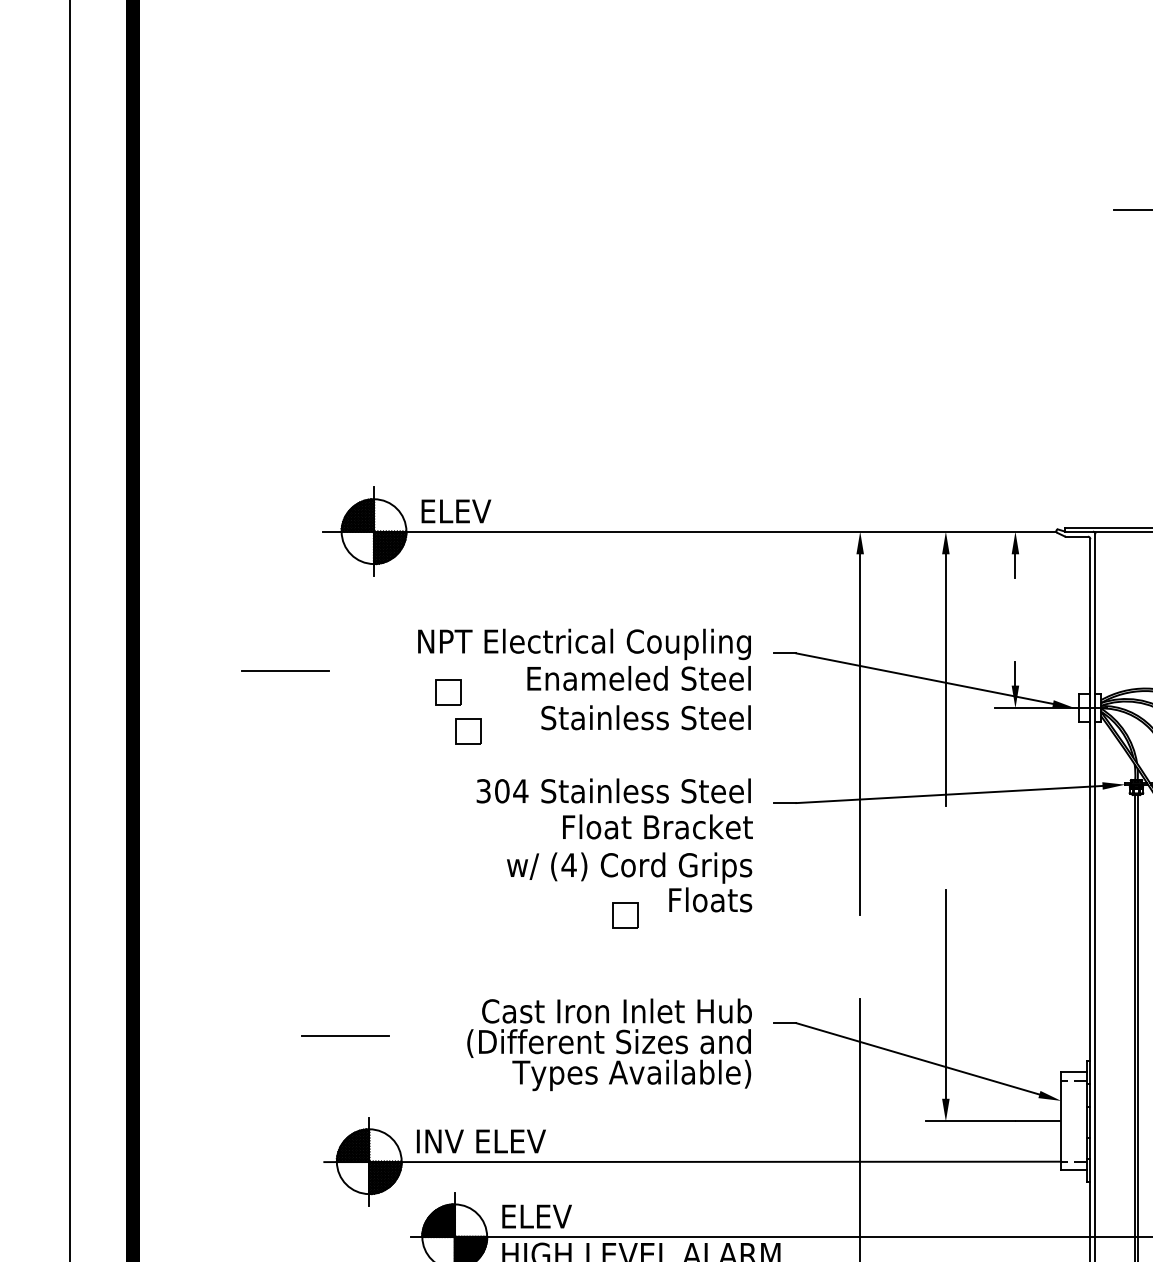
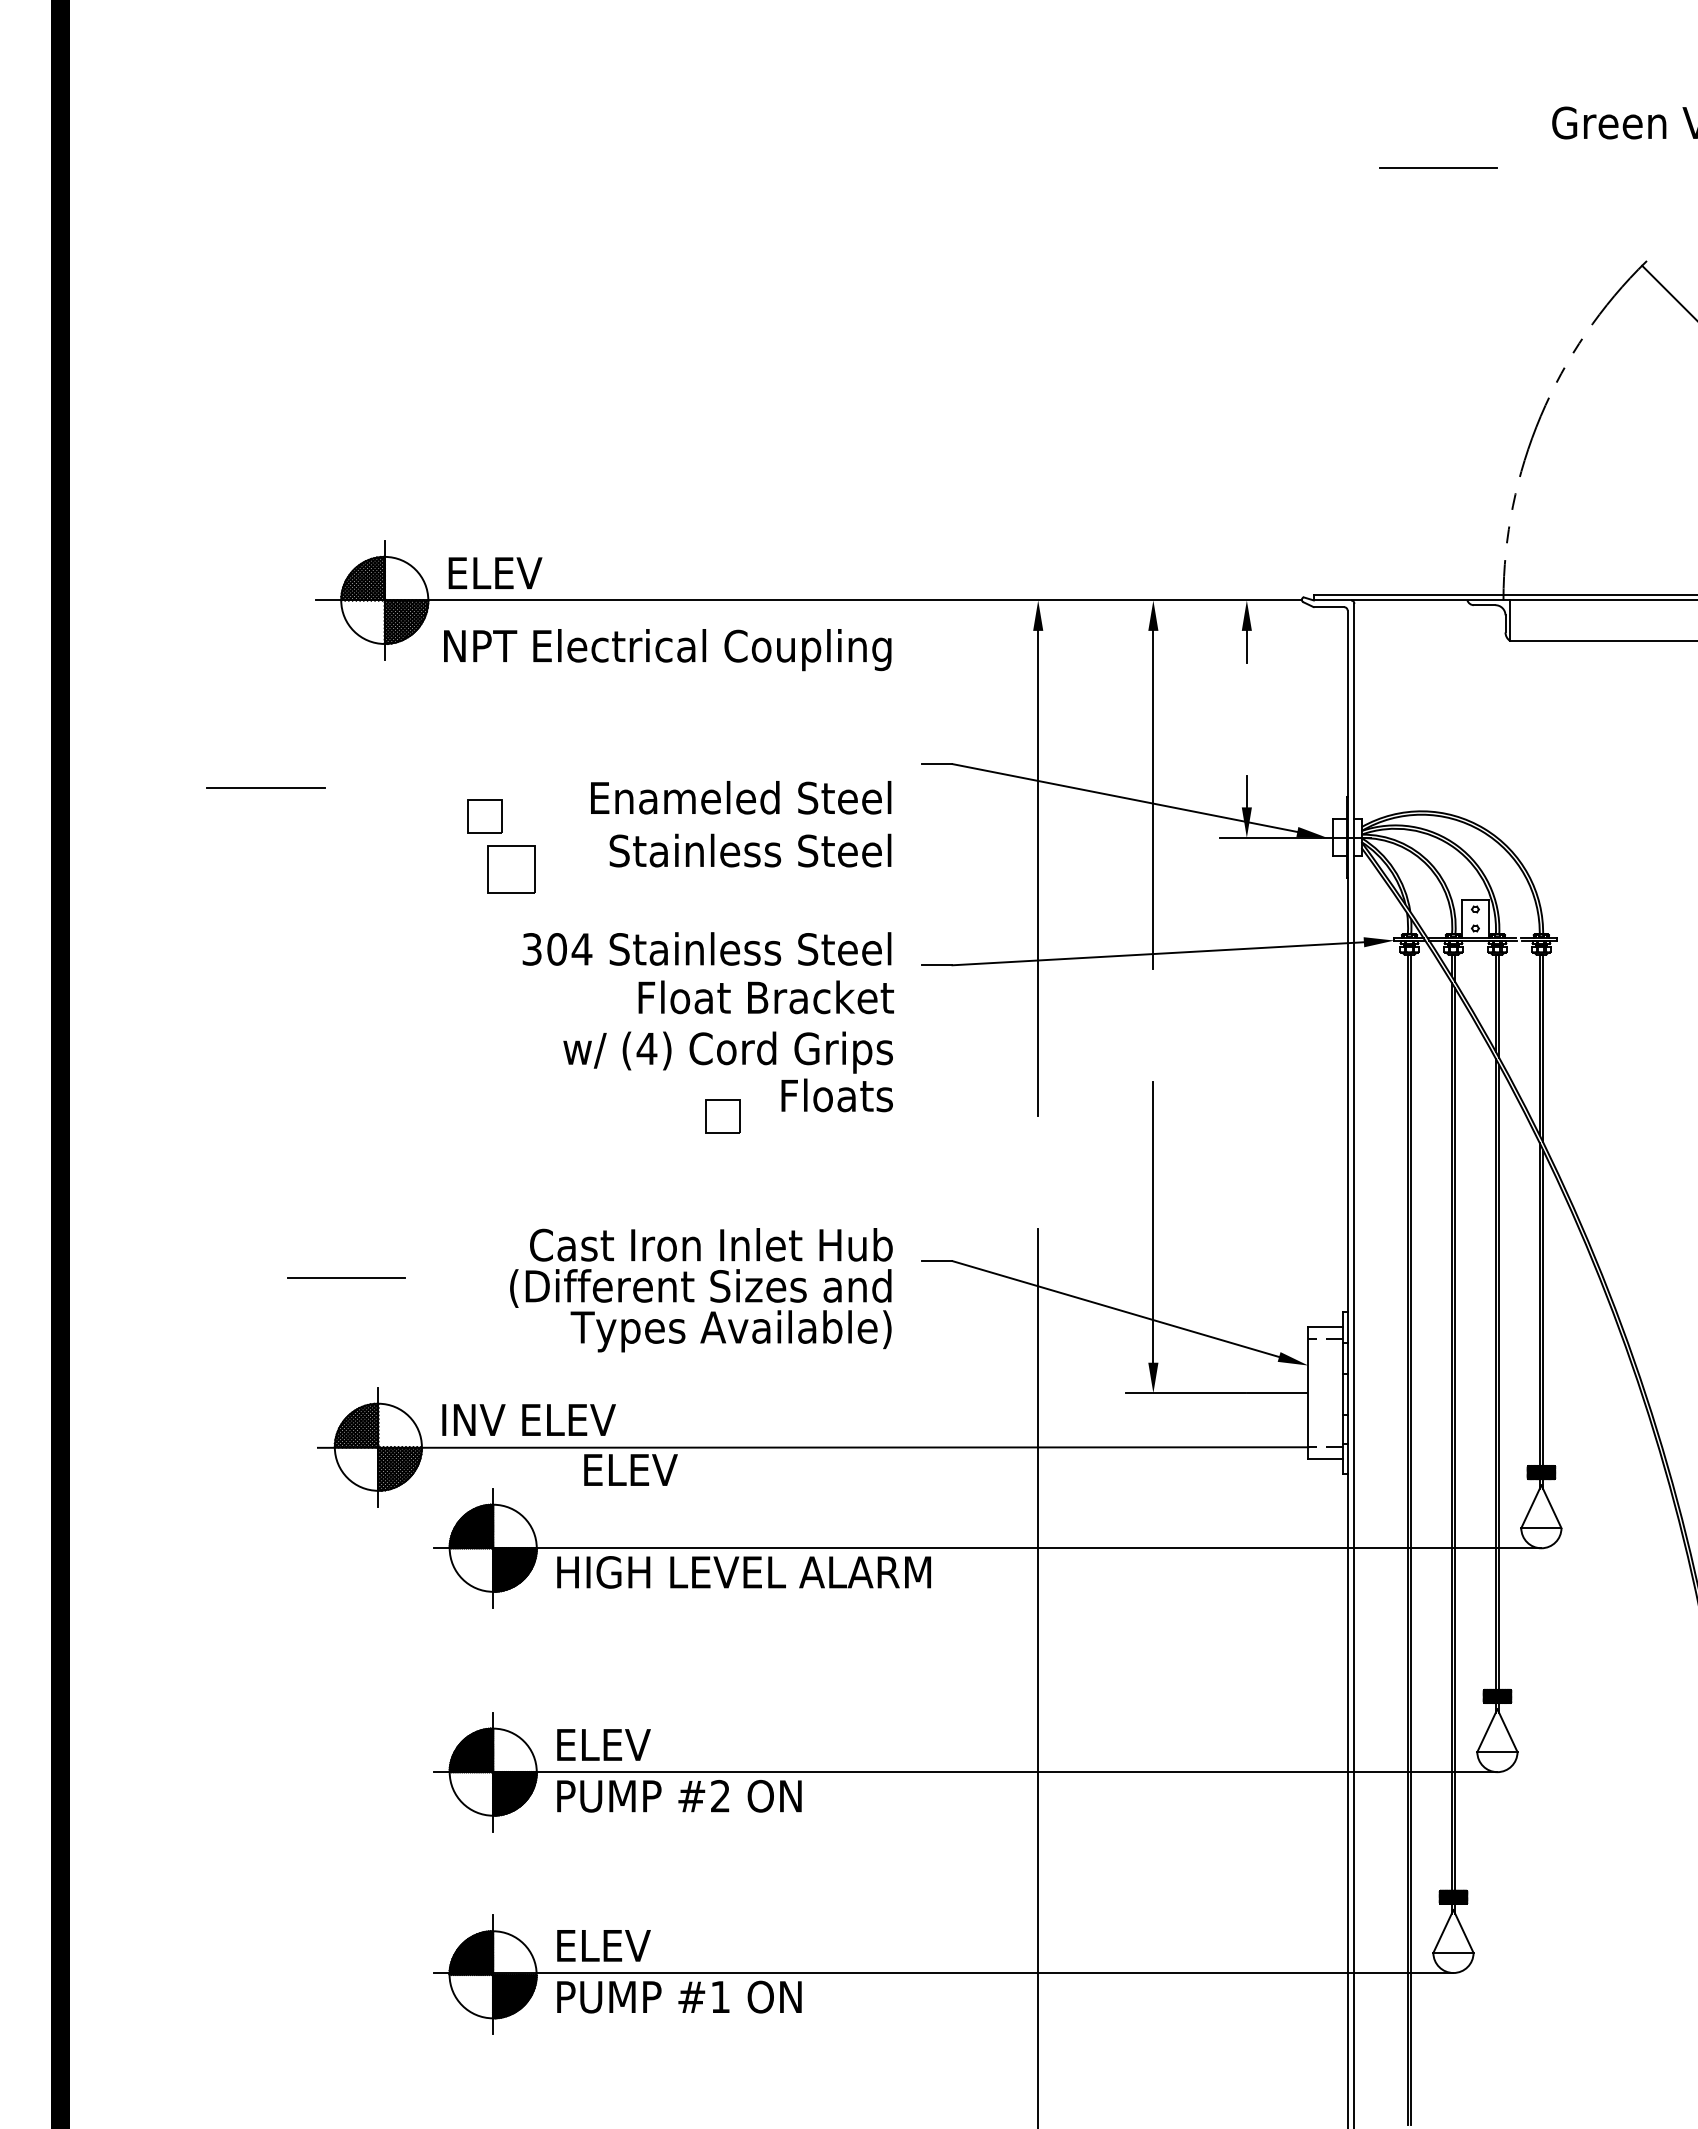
text: (584, 644) -> (667, 650), moved
part: (468, 731) -> (511, 869), size x1.4
text: (536, 1216) -> (630, 1469), moved

